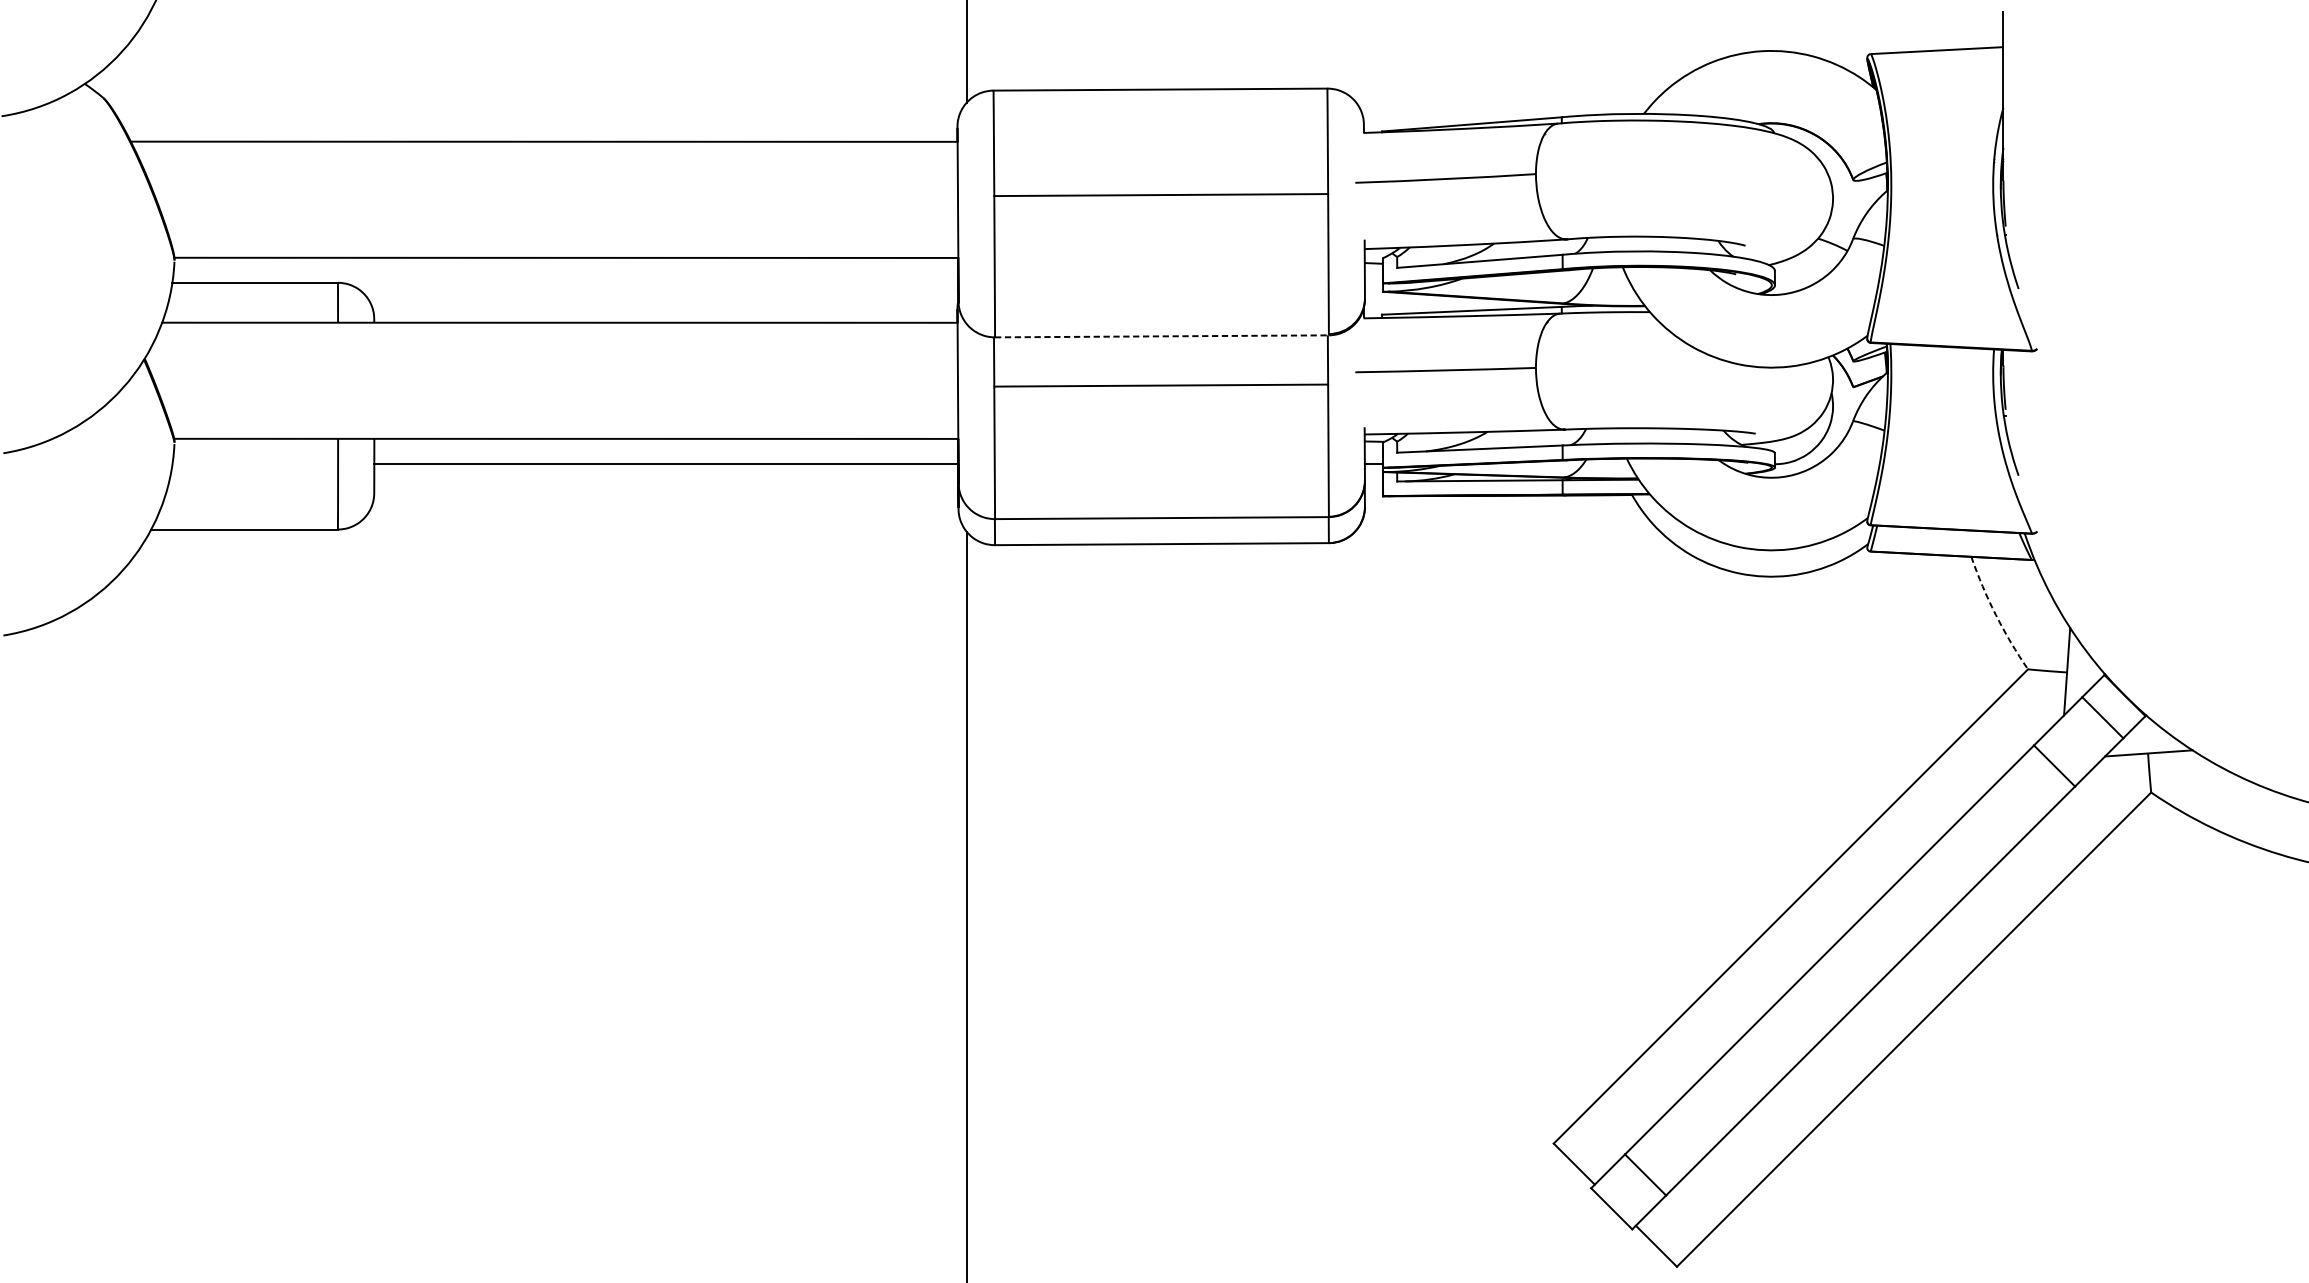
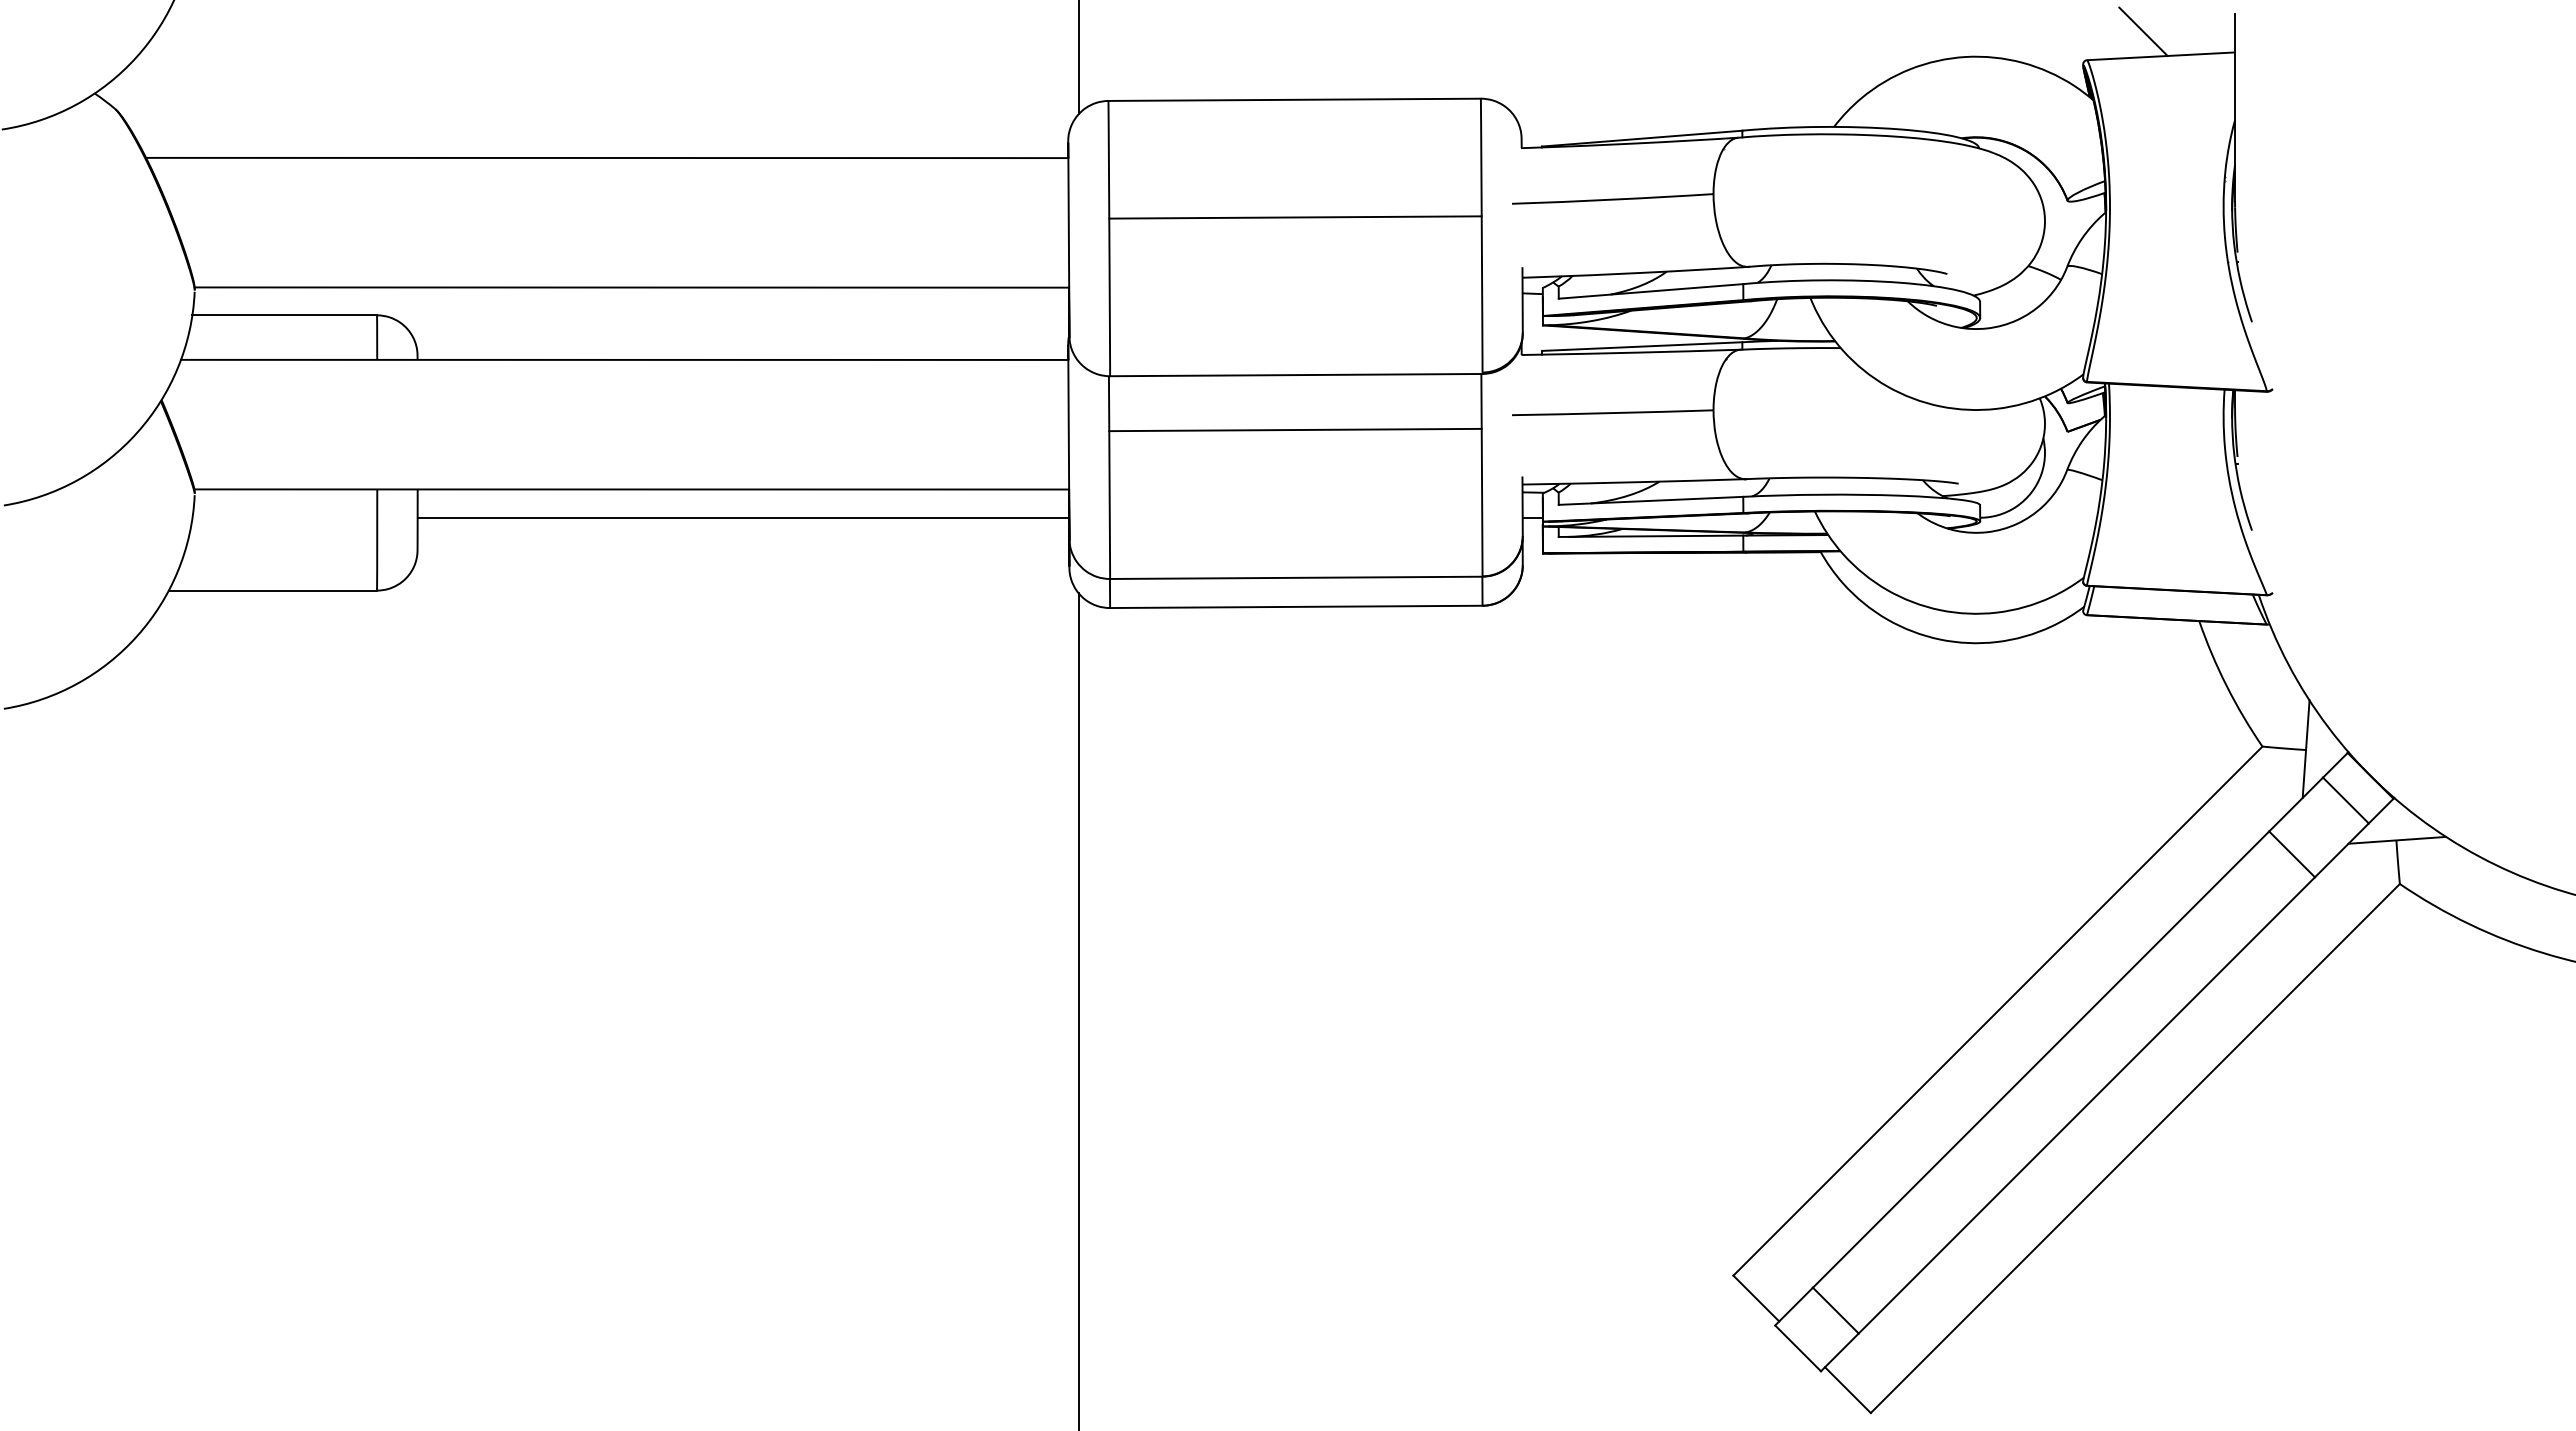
line: (1921, 28) -> (2143, 31), added
line: (1162, 336) -> (1296, 375), dashed -> solid
arc: (1995, 614) -> (2226, 685), dashed -> solid

